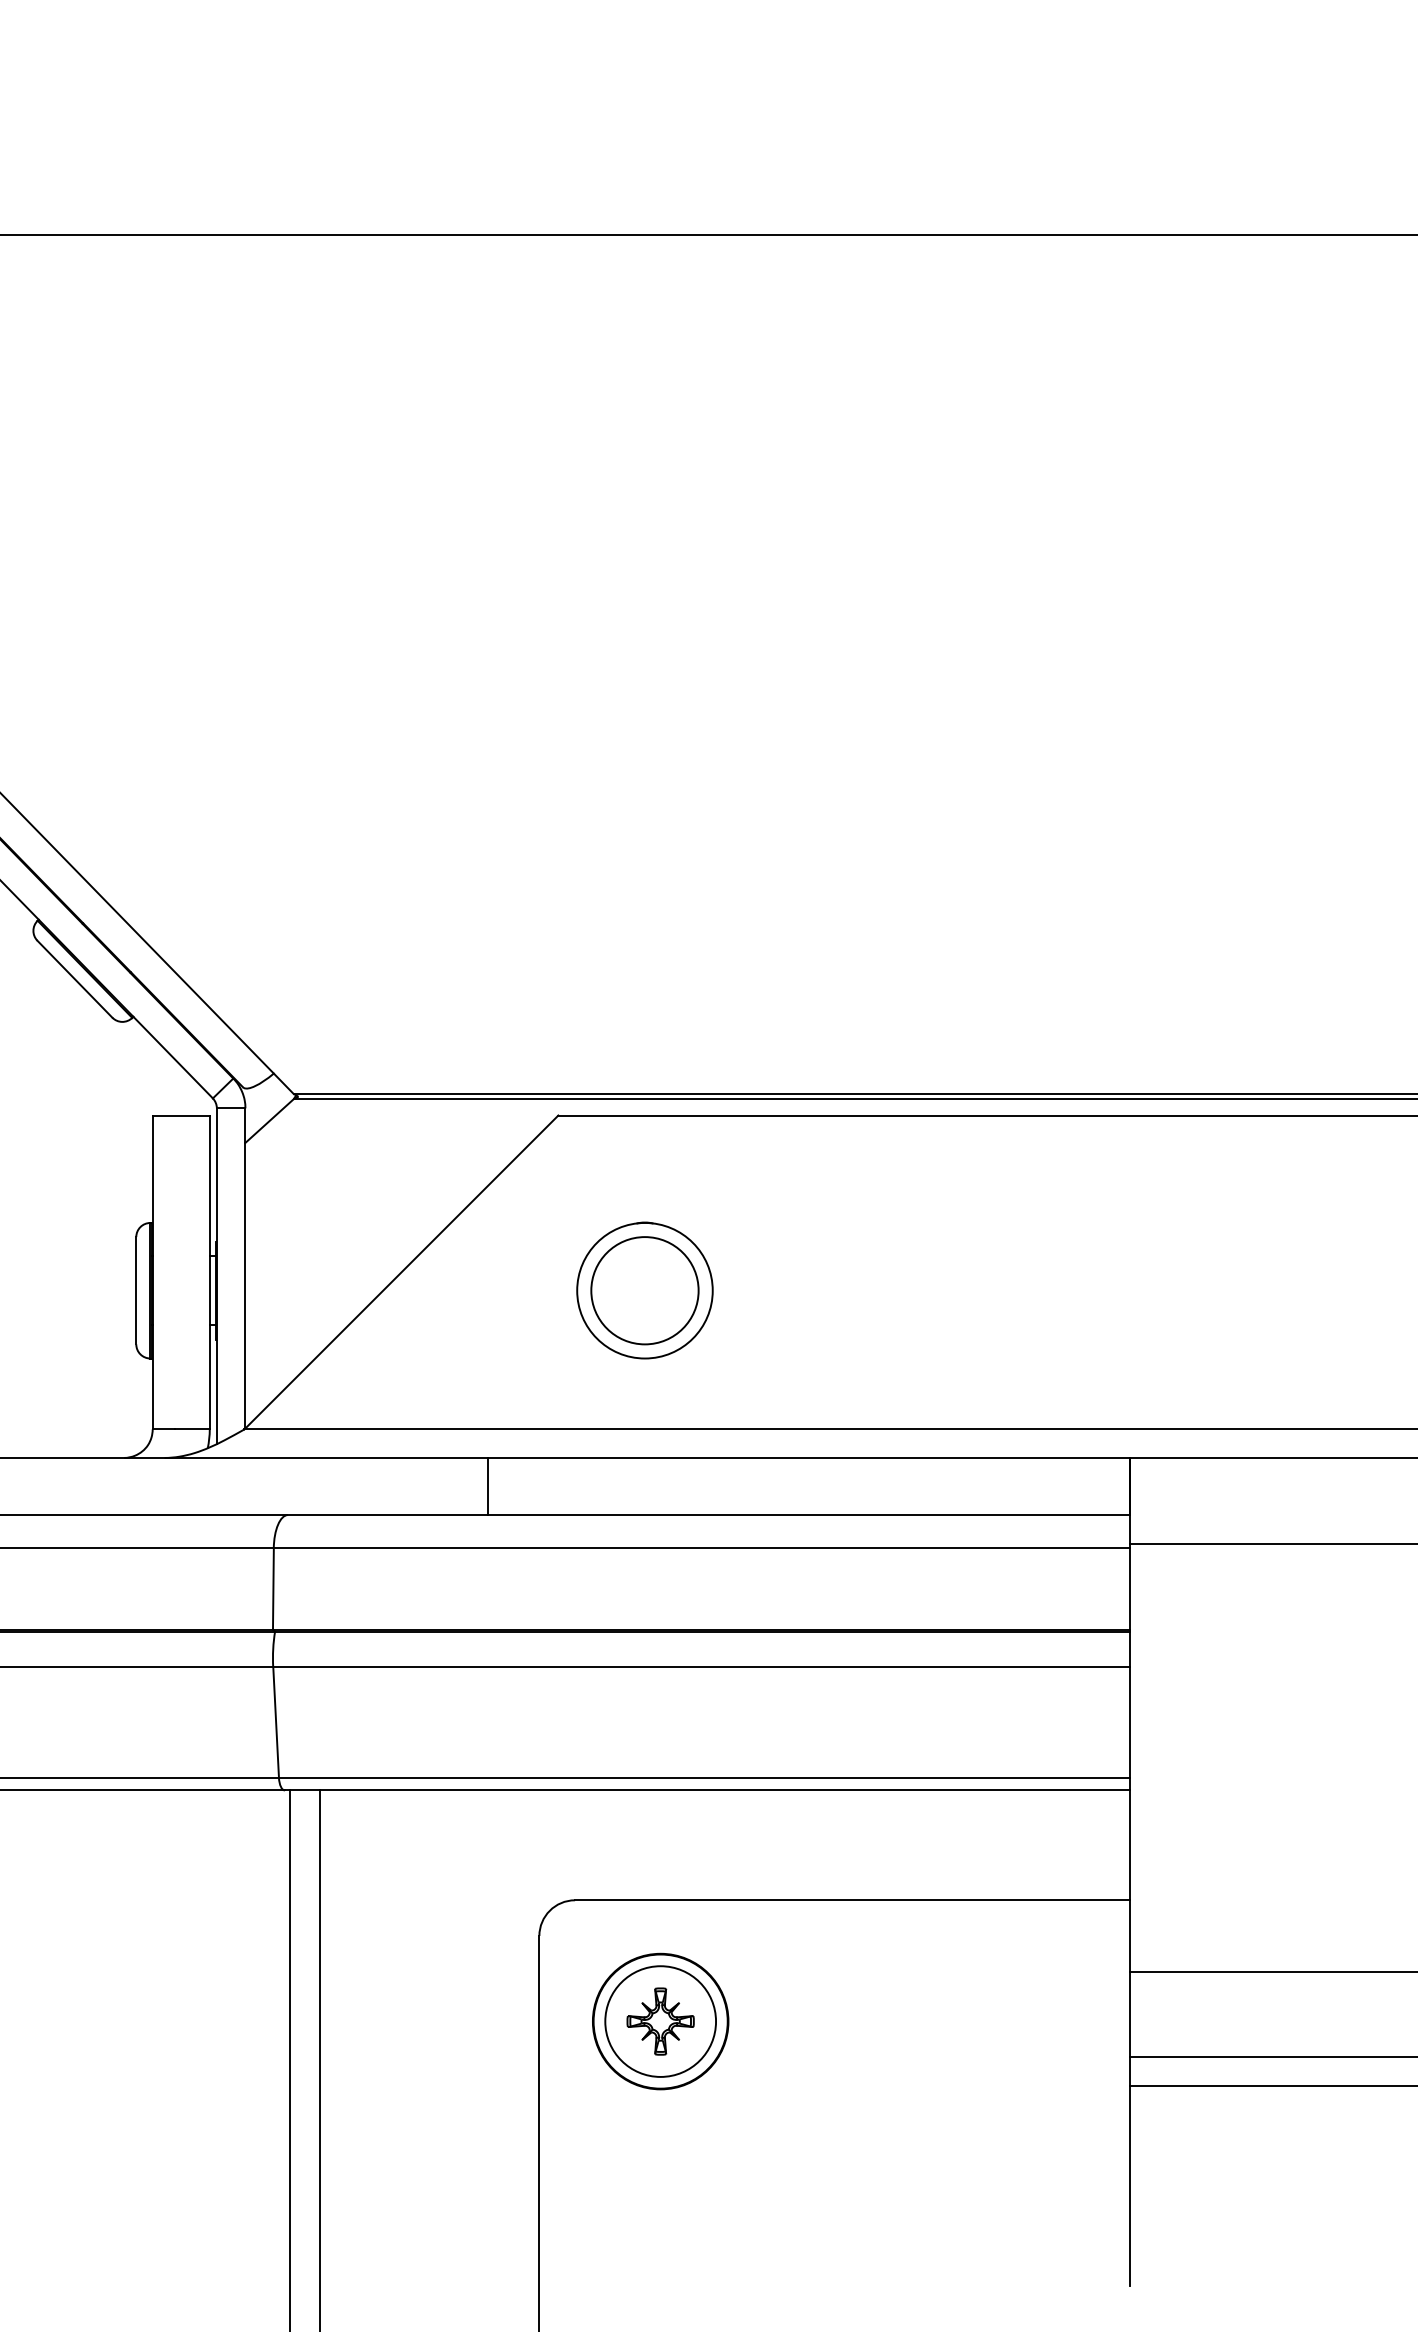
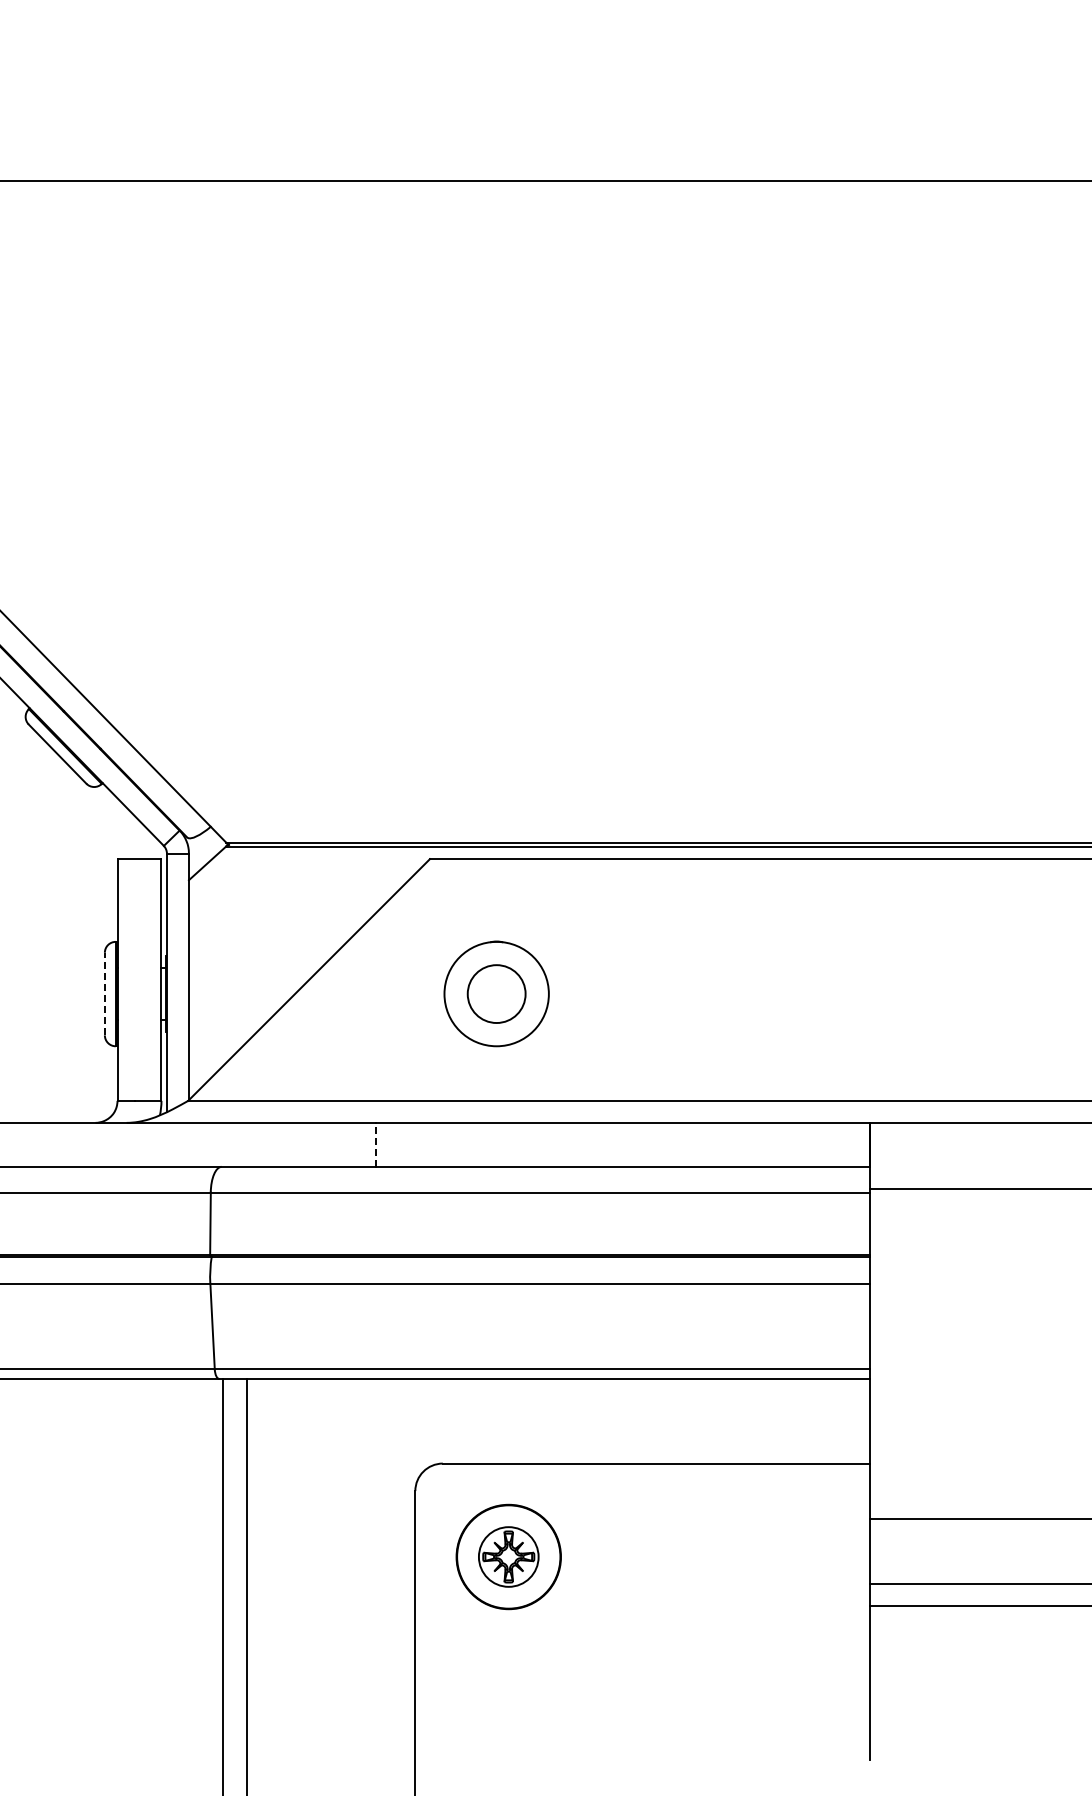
line: (135, 1289) -> (104, 993), solid -> dashed
circle: (644, 1289) -> (496, 993), size x0.7
line: (487, 1486) -> (375, 1144), solid -> dashed
circle: (660, 2020) -> (508, 1556), size x0.7

